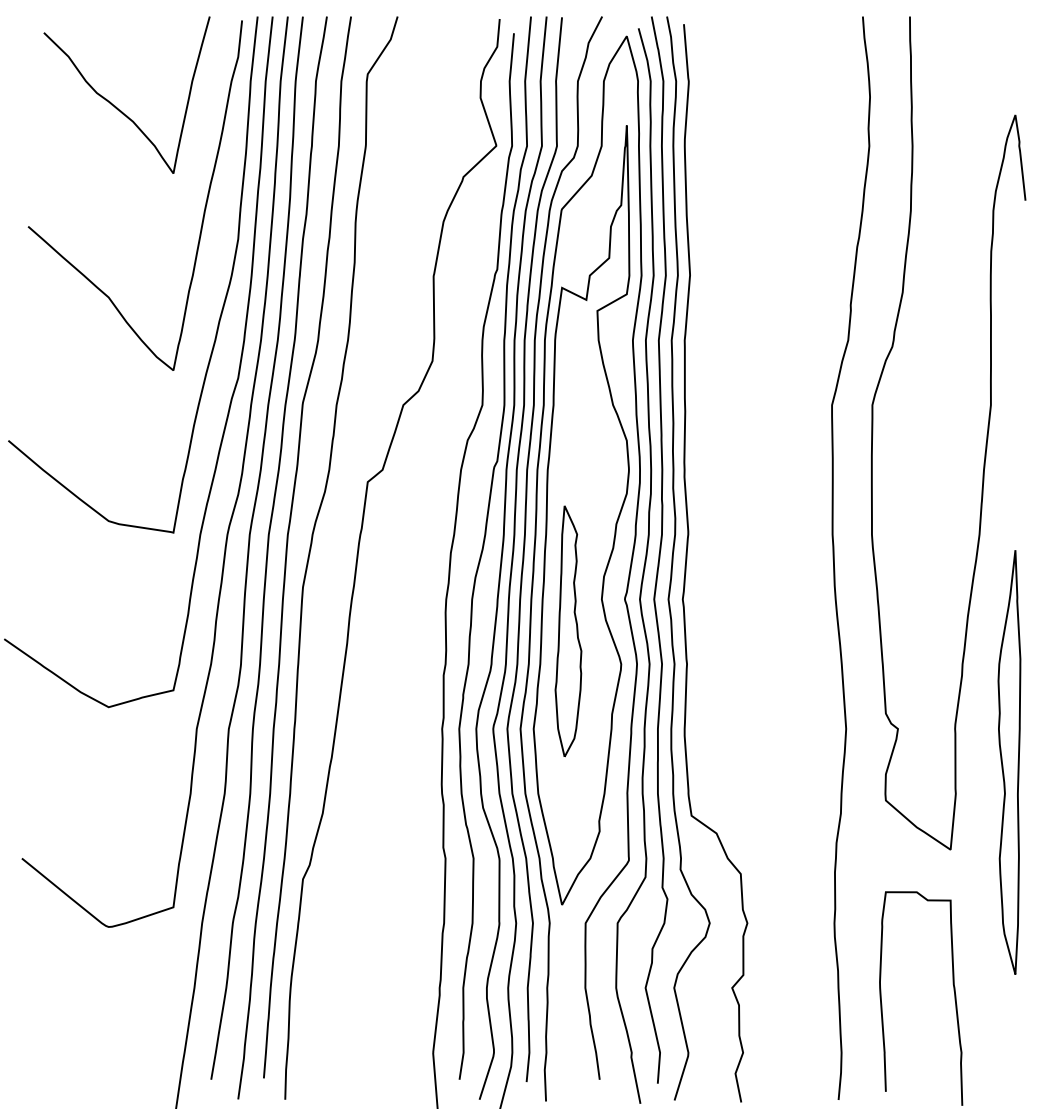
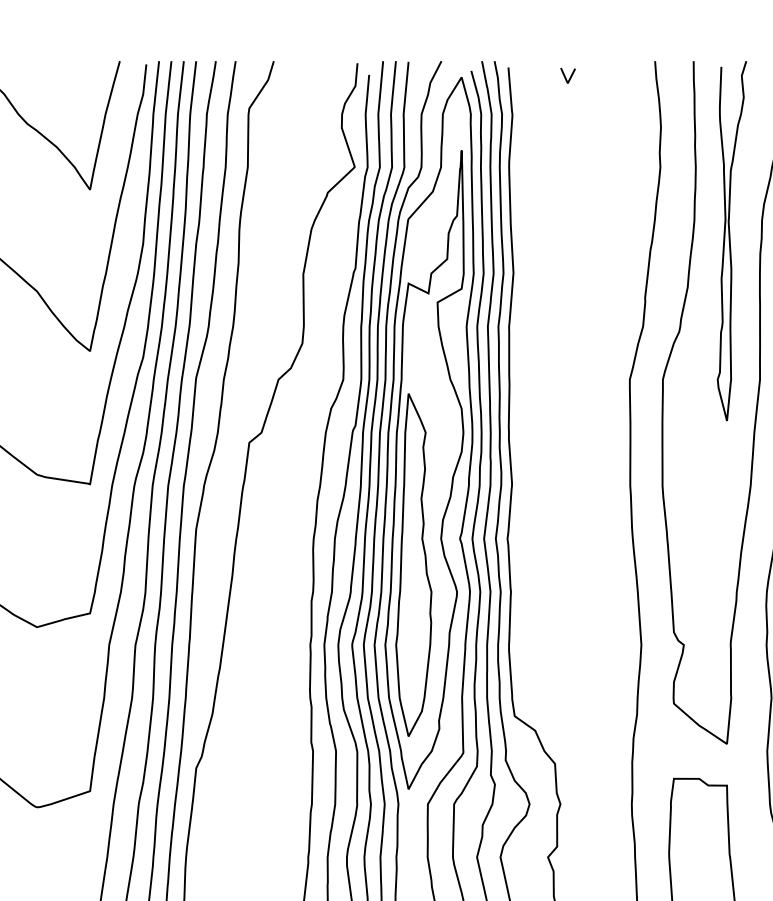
line: (753, 34) -> (565, 75), added
curve: (954, 235) -> (730, 240), added
part: (568, 631) -> (413, 565), size x1.67

